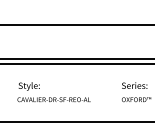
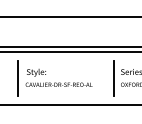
line: (8, 92) -> (17, 78), added
line: (114, 92) -> (114, 78), added

